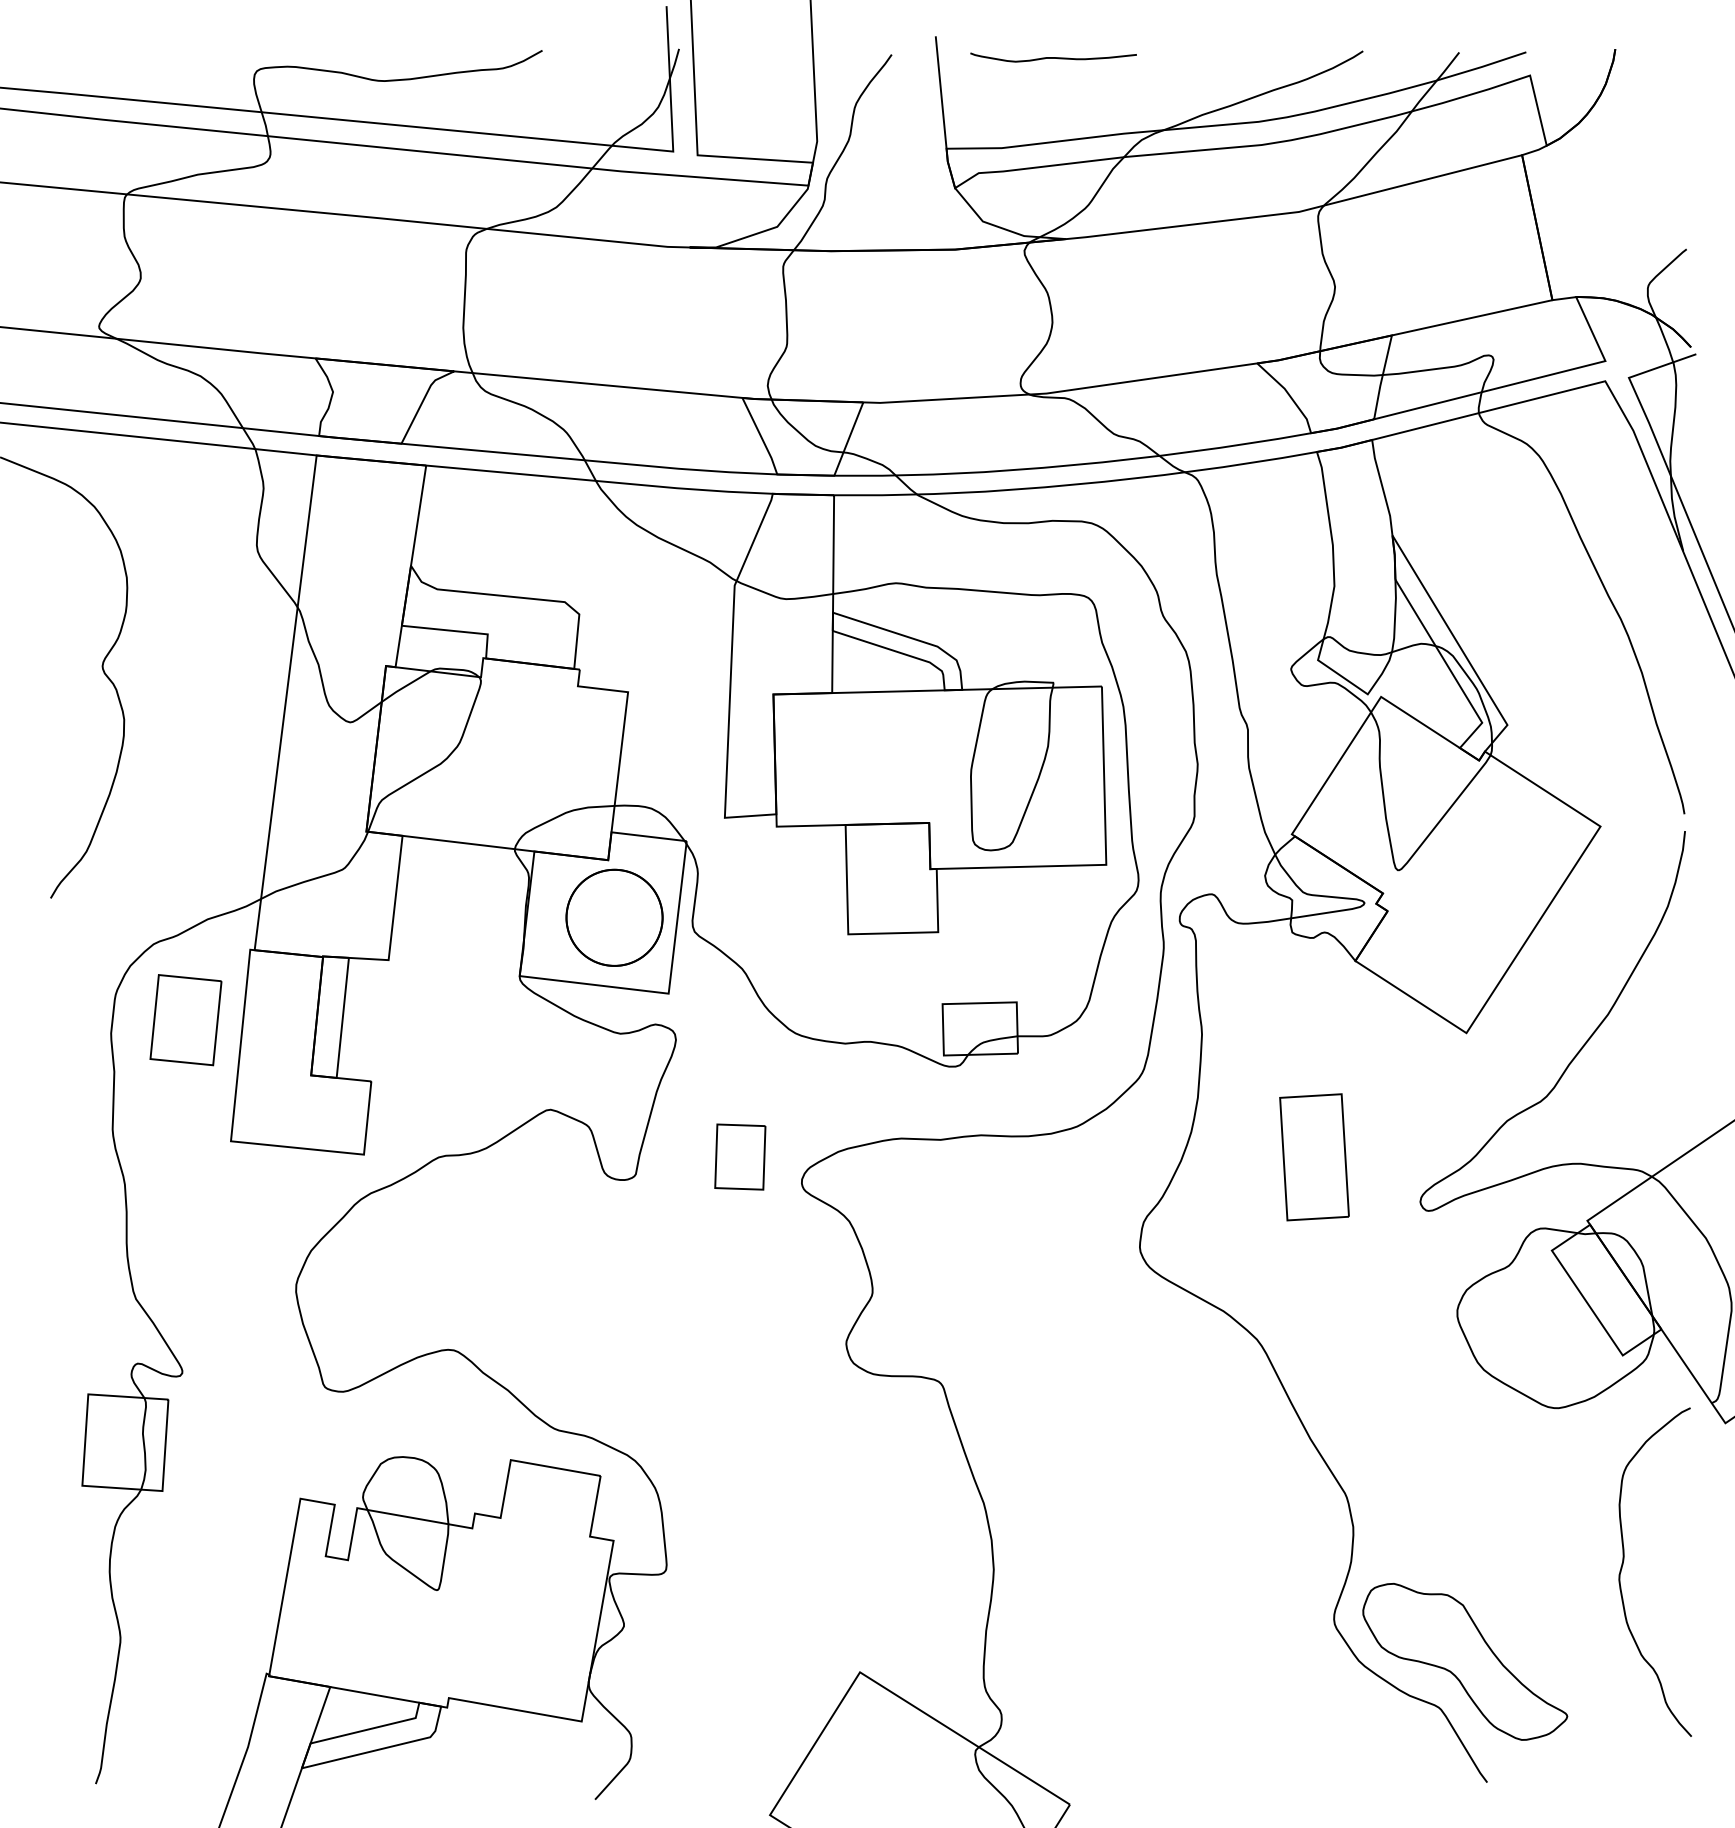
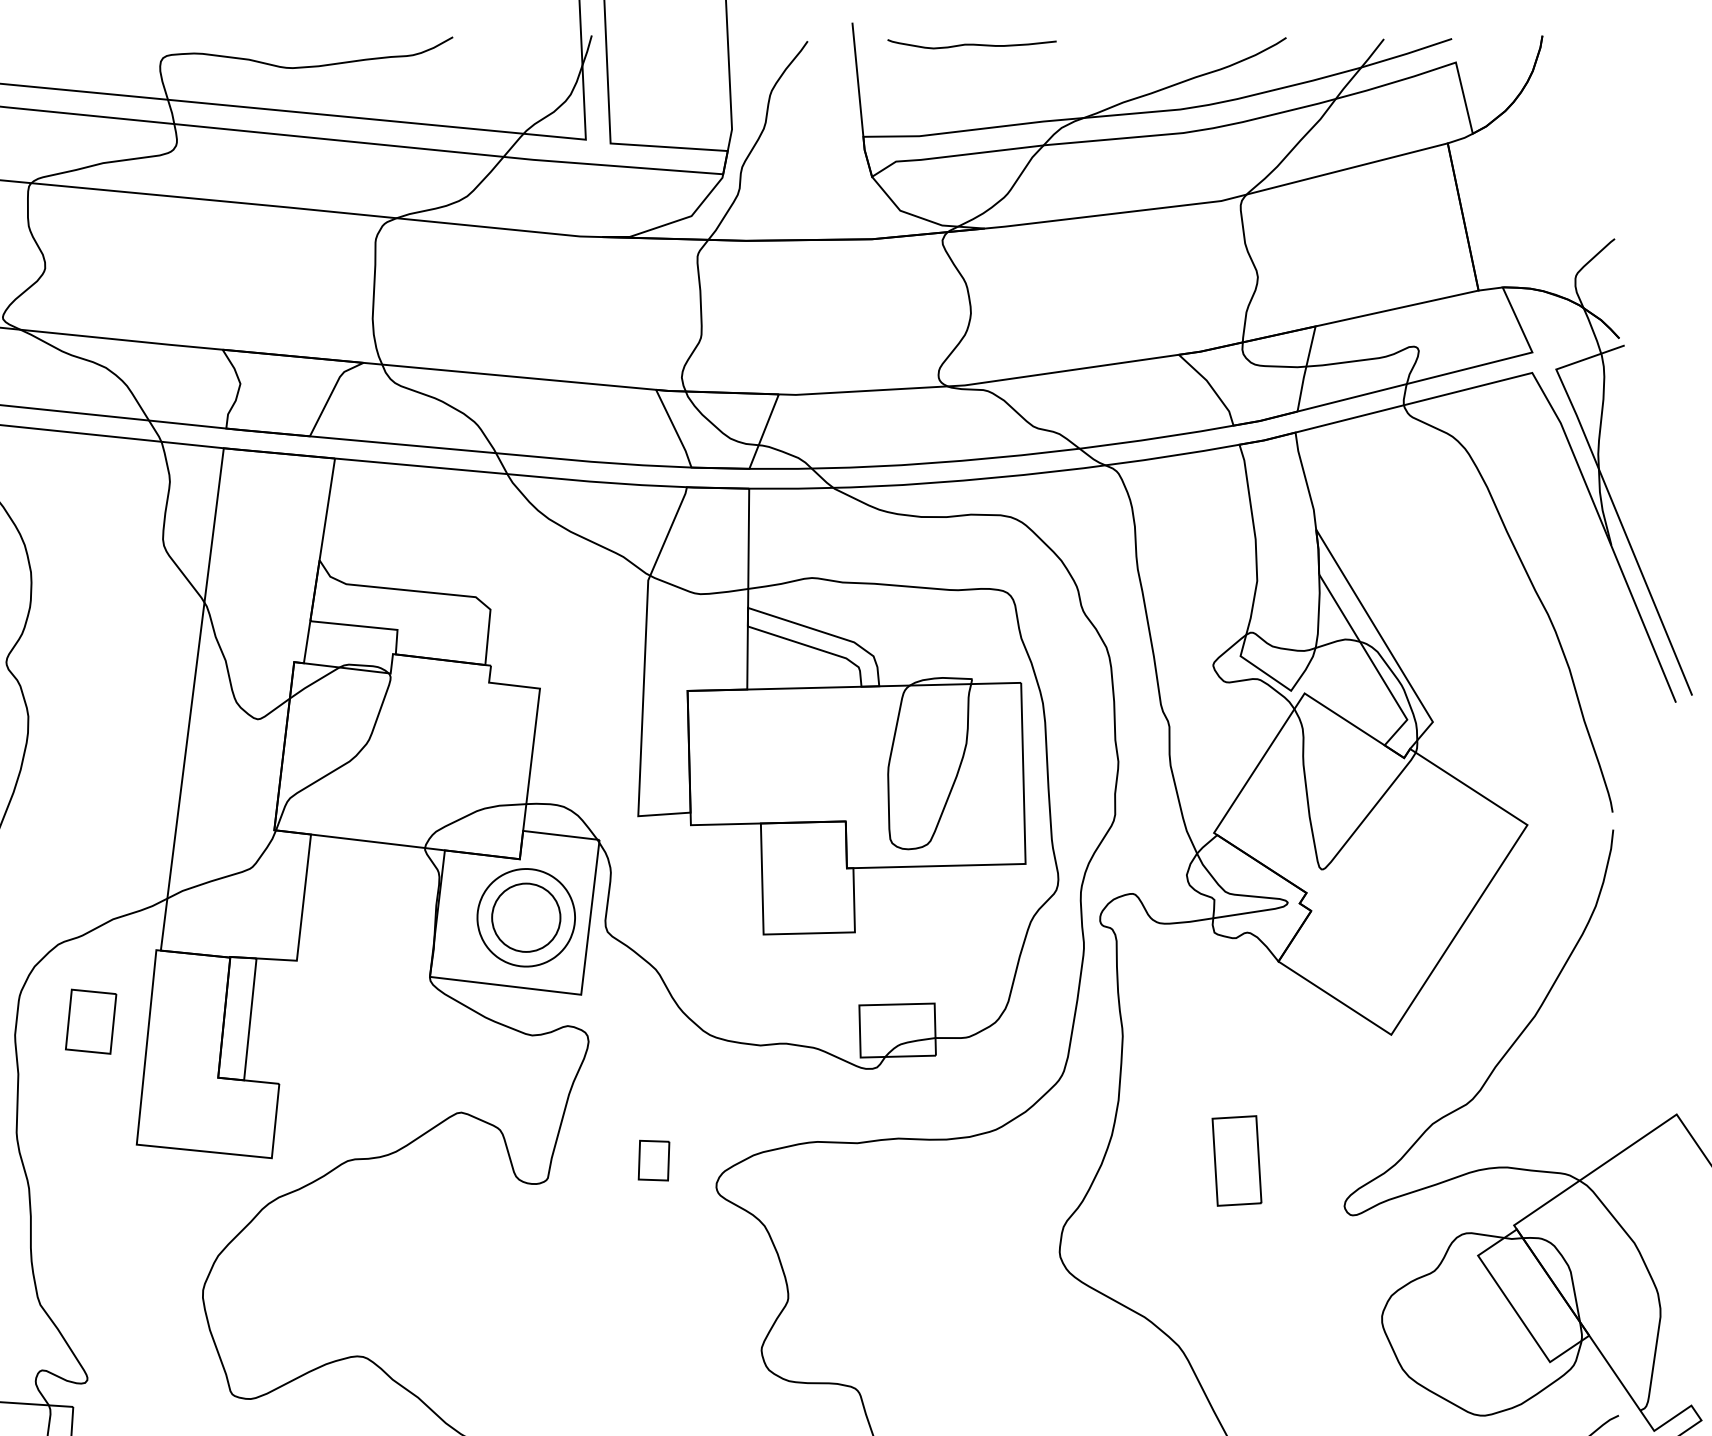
circle: (614, 917) -> (526, 917), size x0.7
part: (185, 1020) -> (90, 1022), size x0.7
part: (740, 1156) -> (654, 1160), size x0.6
part: (1314, 1157) -> (1236, 1161), size x0.7

